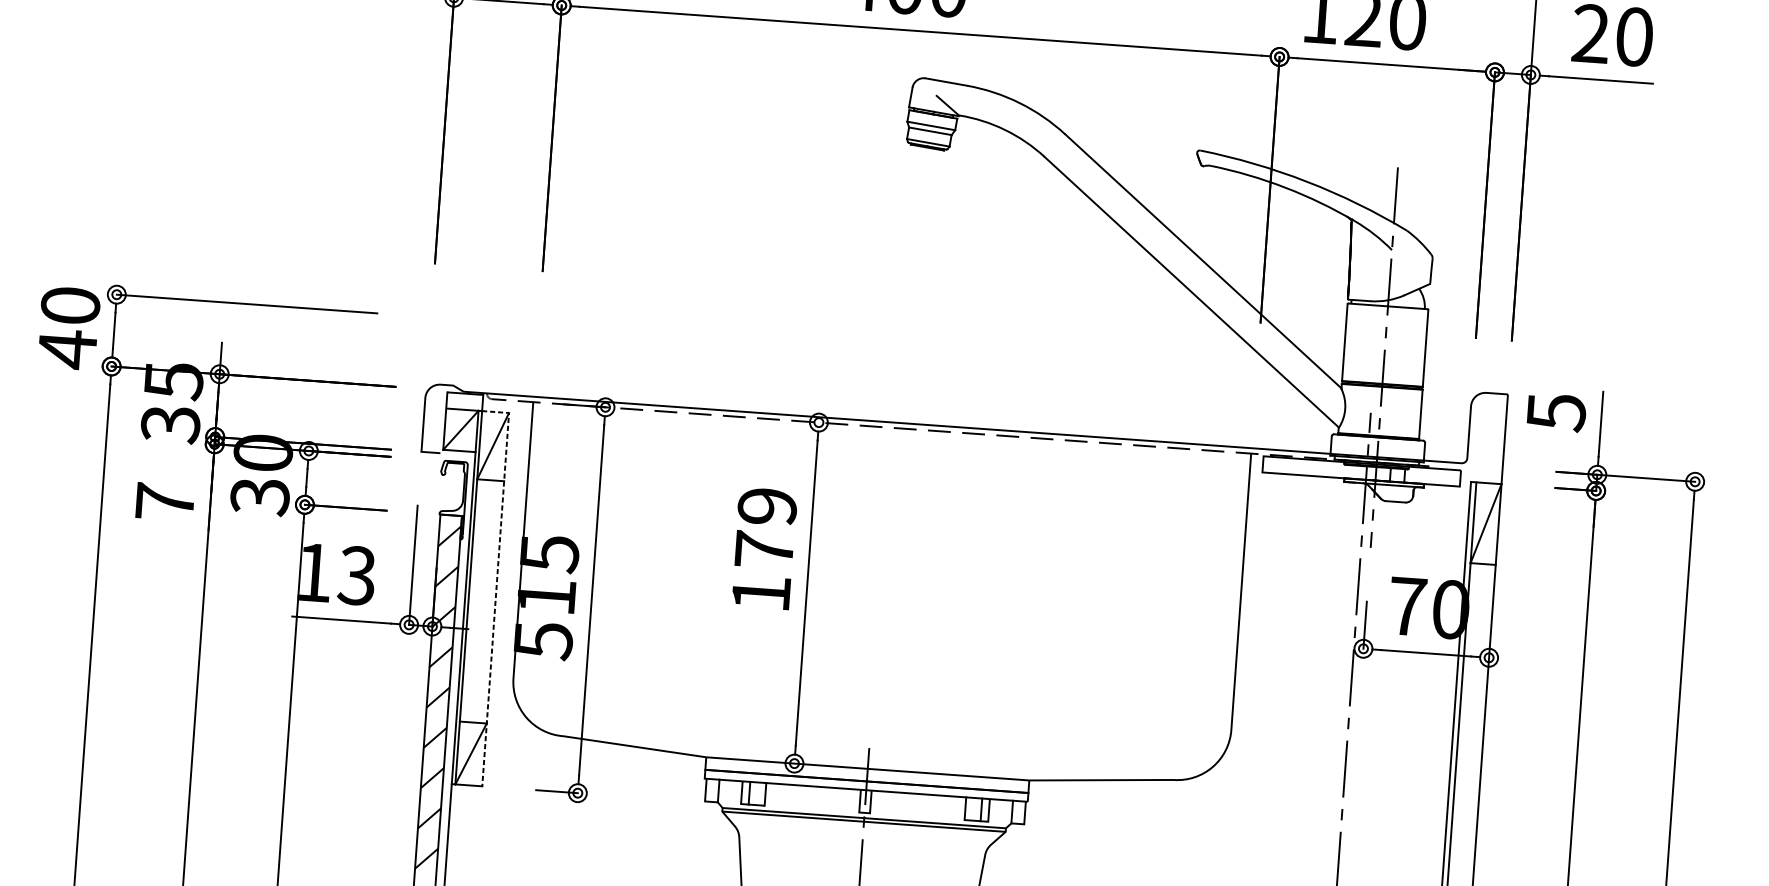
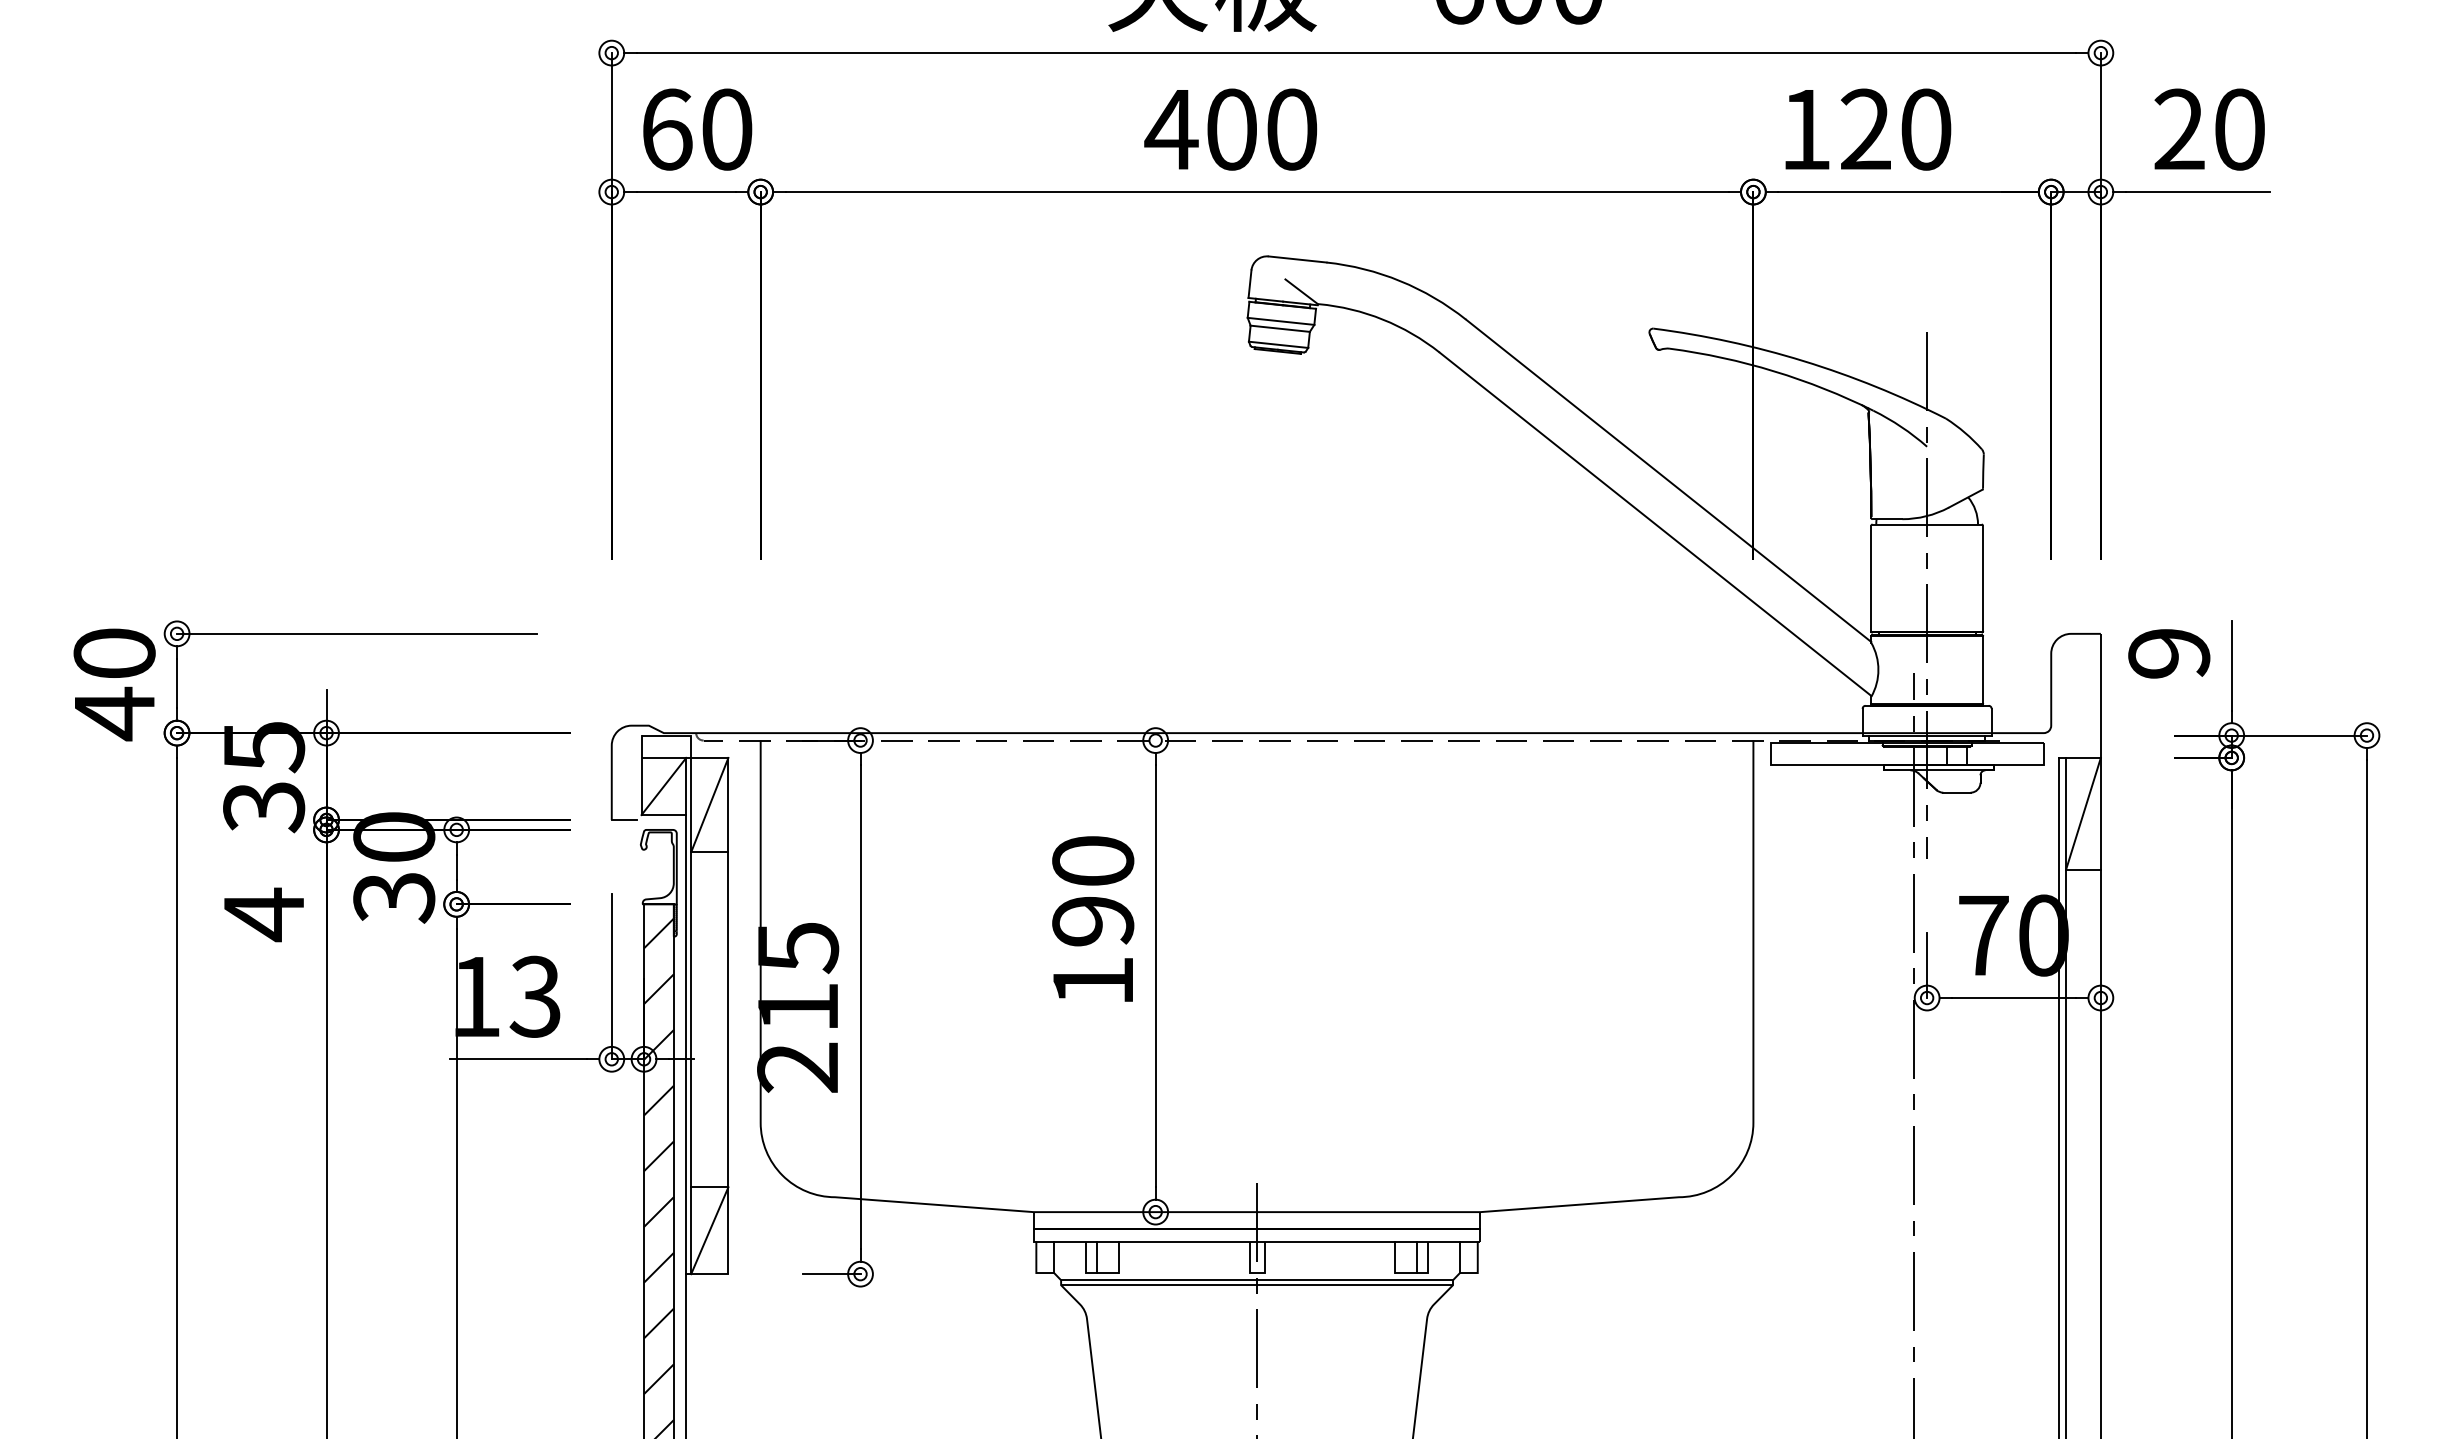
text: (1556, 412) -> (2169, 654), 5 -> 9
text: (164, 502) -> (263, 914), 7 -> 4
text: (766, 528) -> (1093, 891), 179 -> 190
line: (496, 585) -> (728, 996), dashed -> solid
text: (543, 641) -> (798, 1068), 515 -> 215

